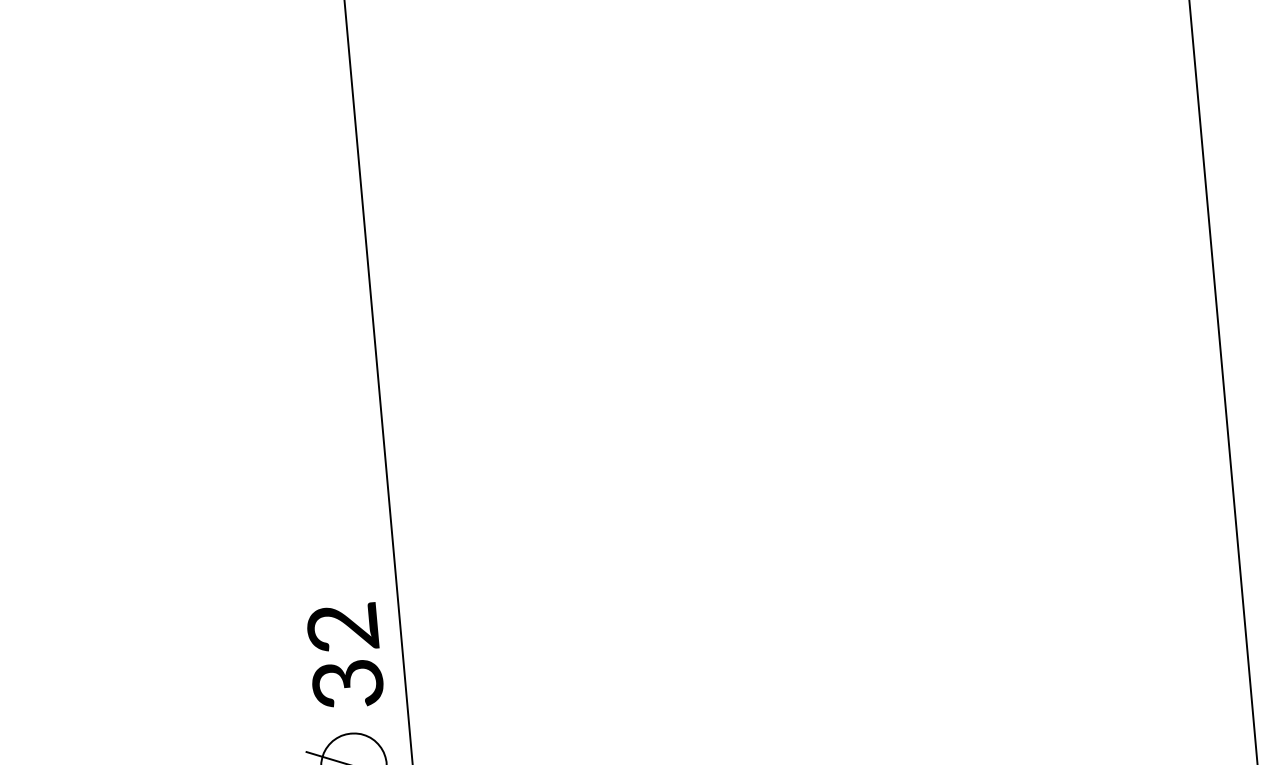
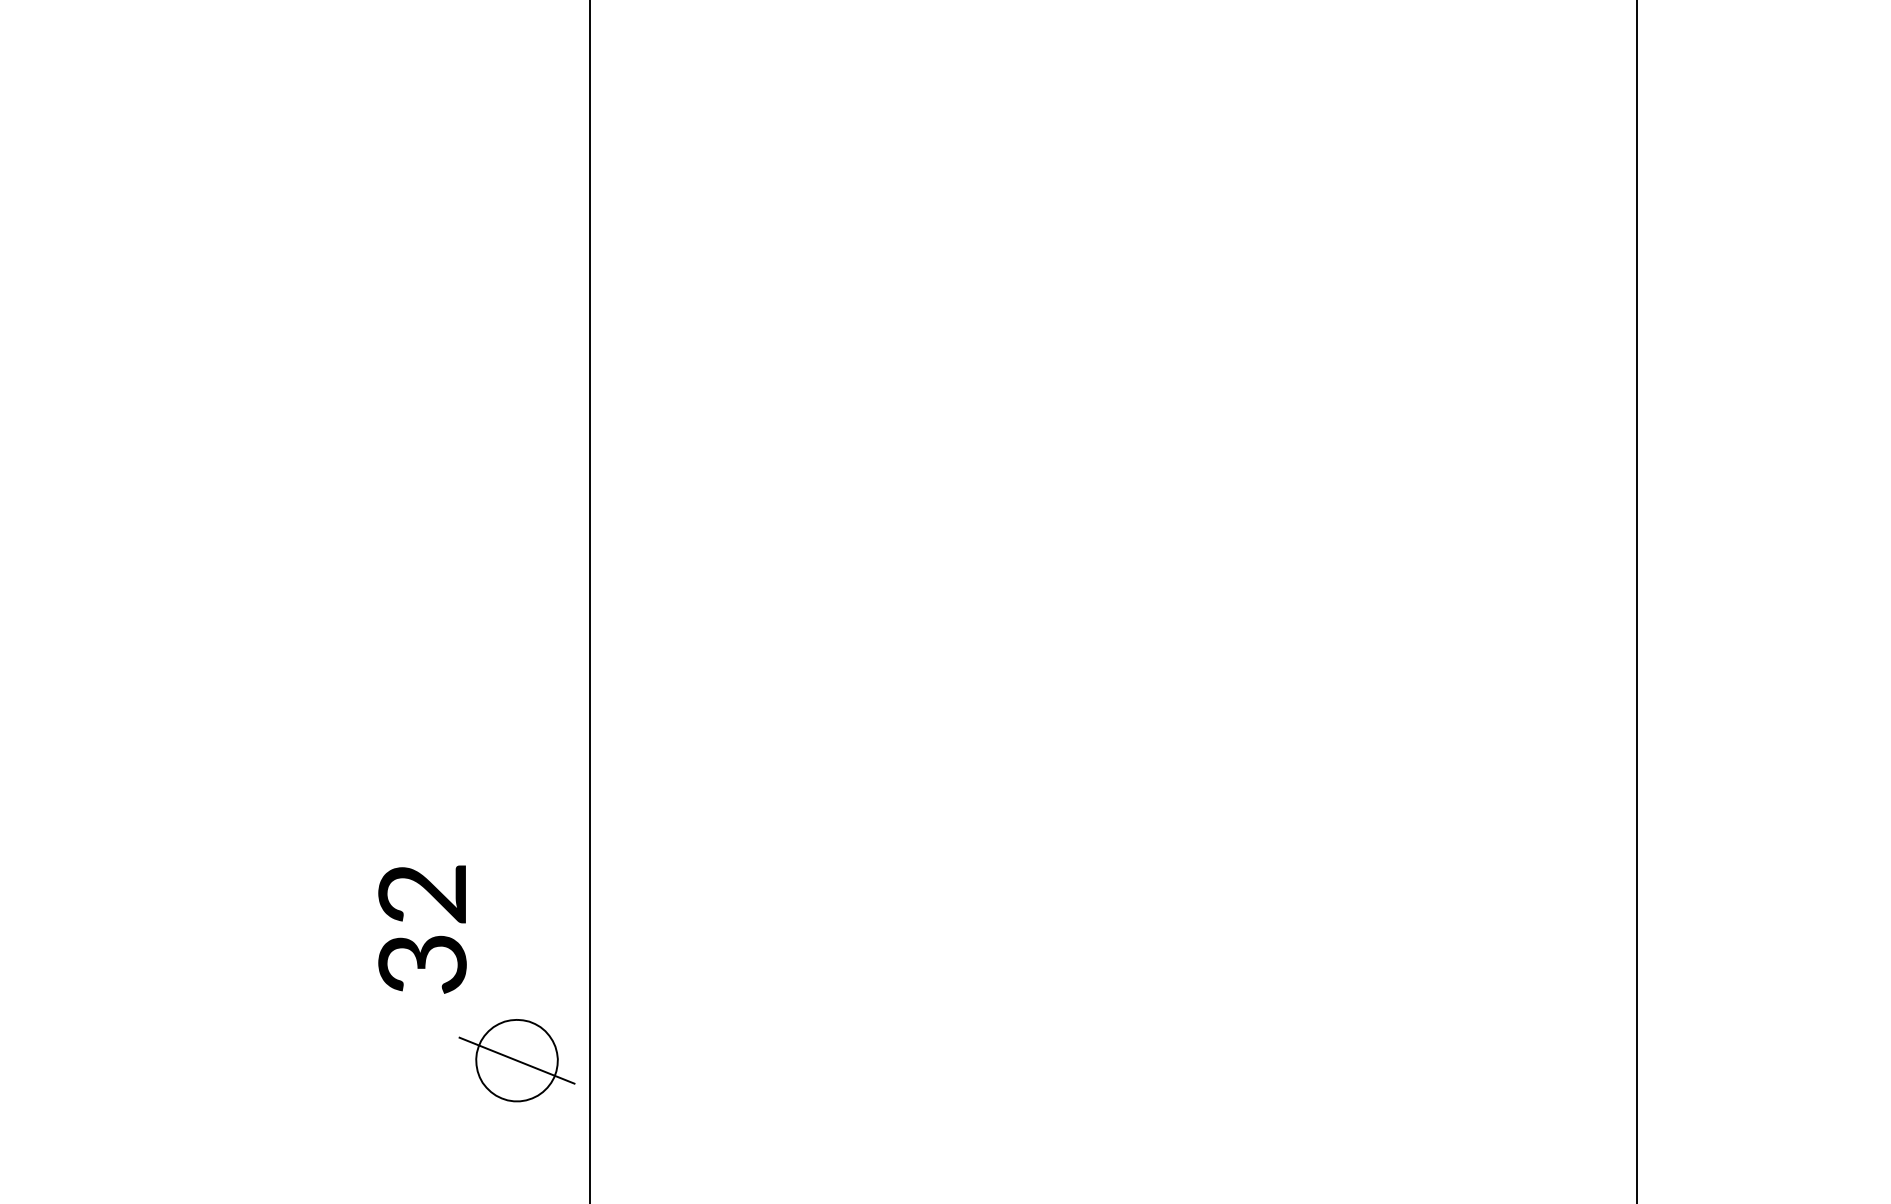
text: (345, 656) -> (422, 929), moved

